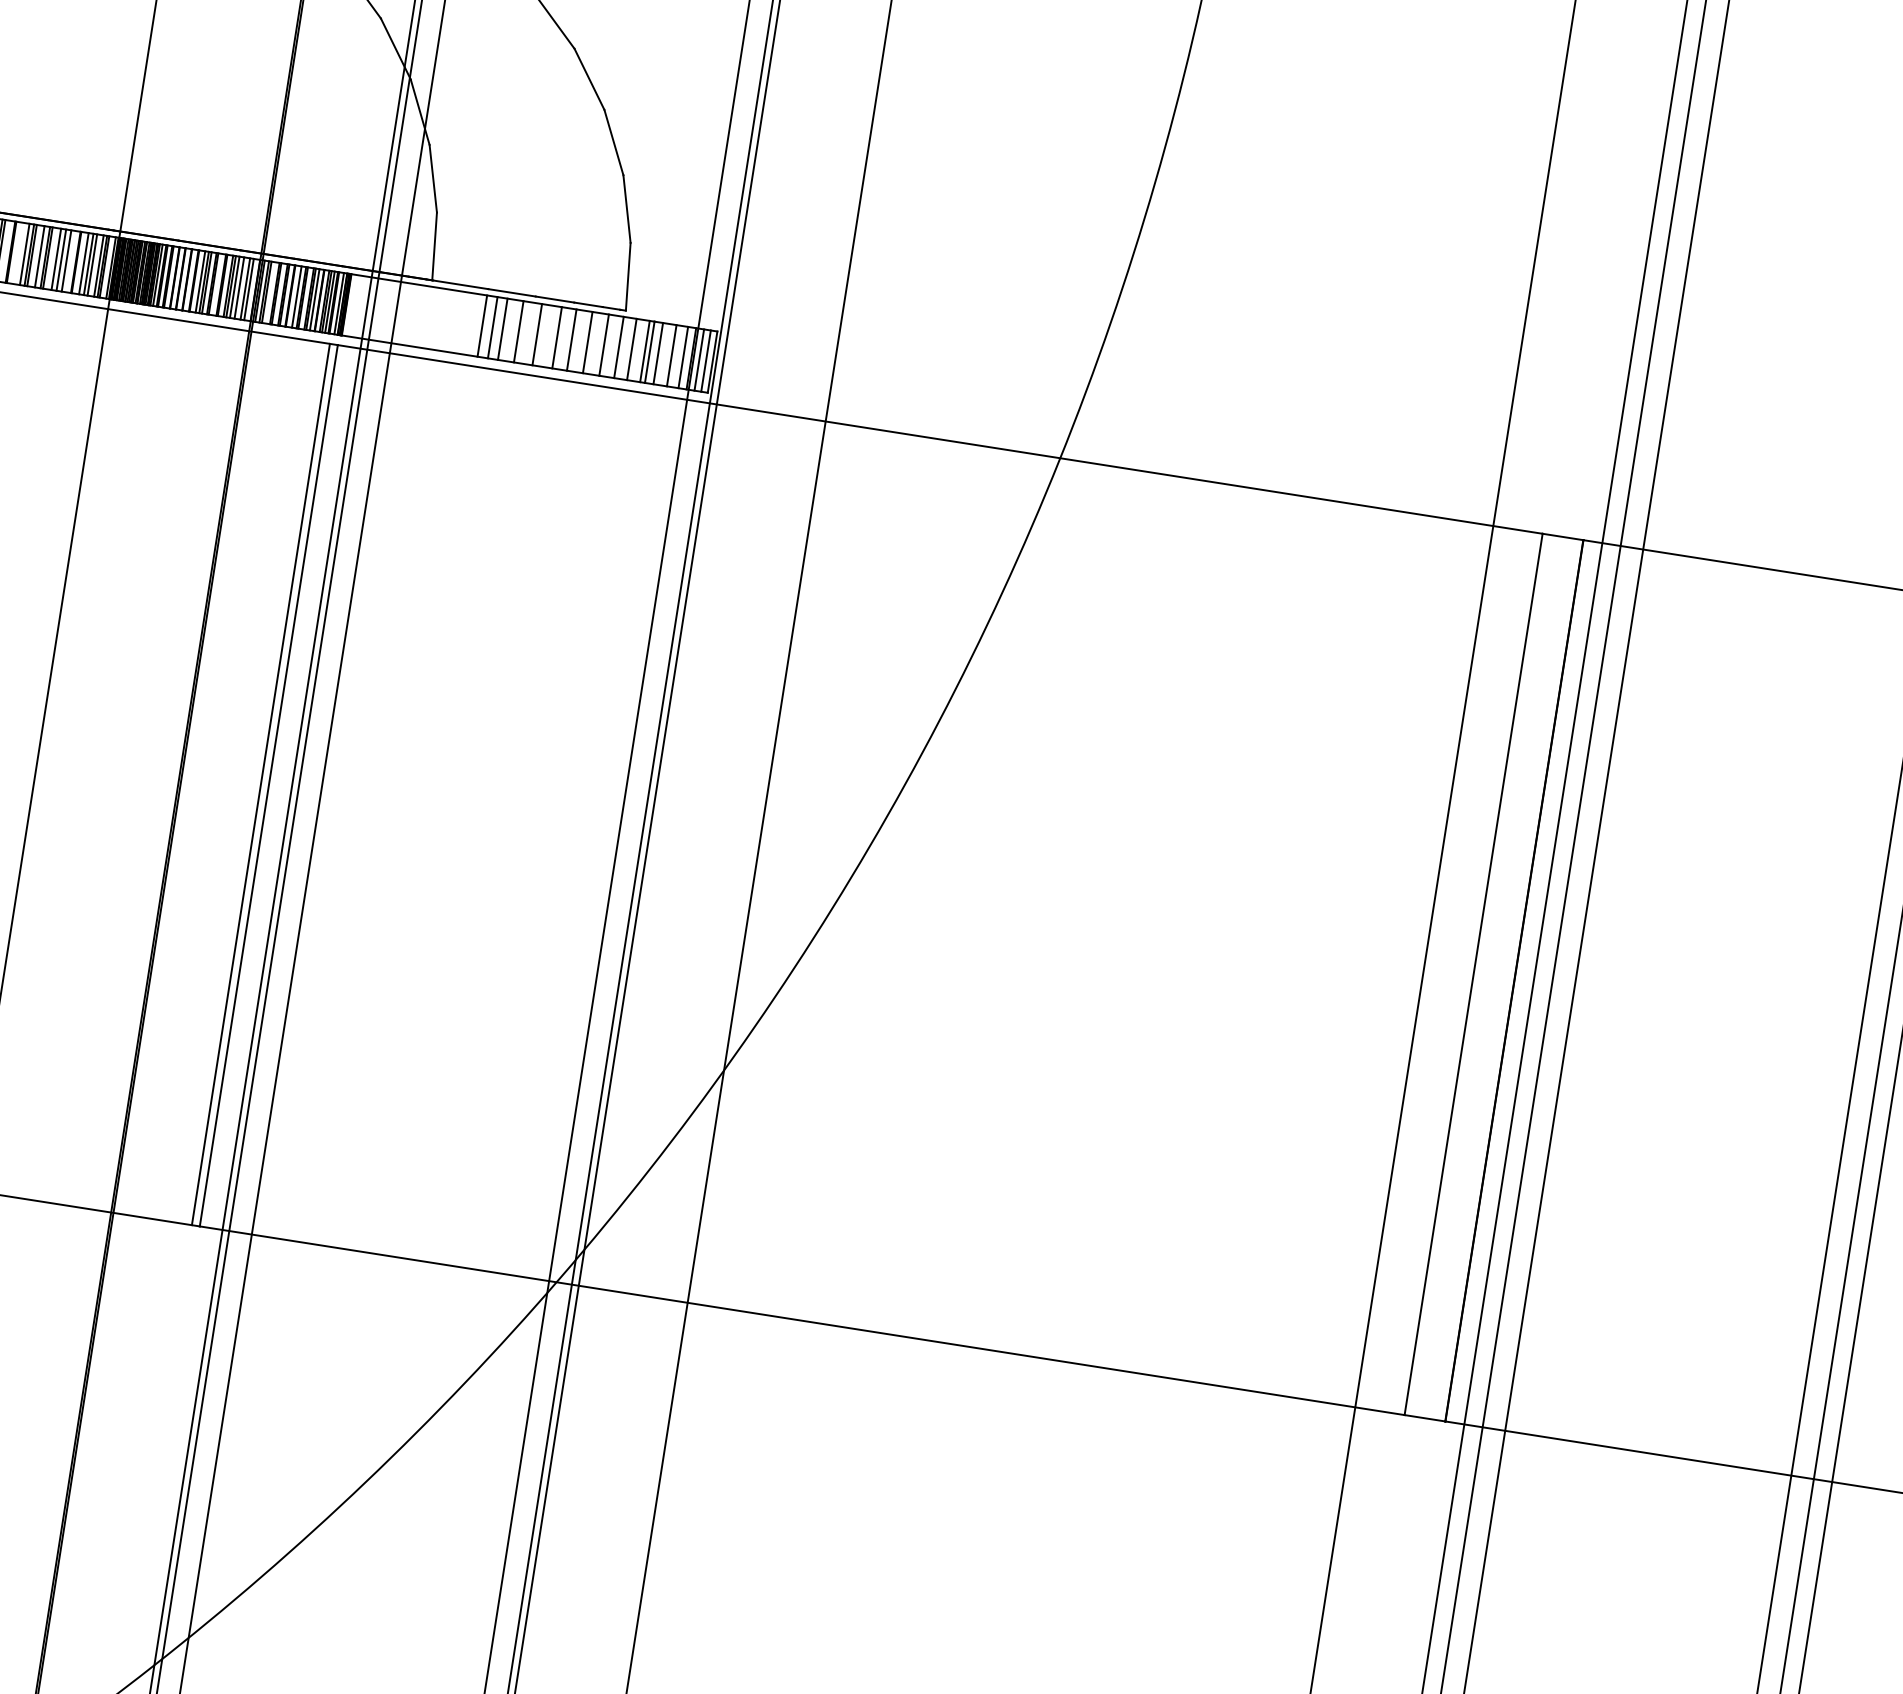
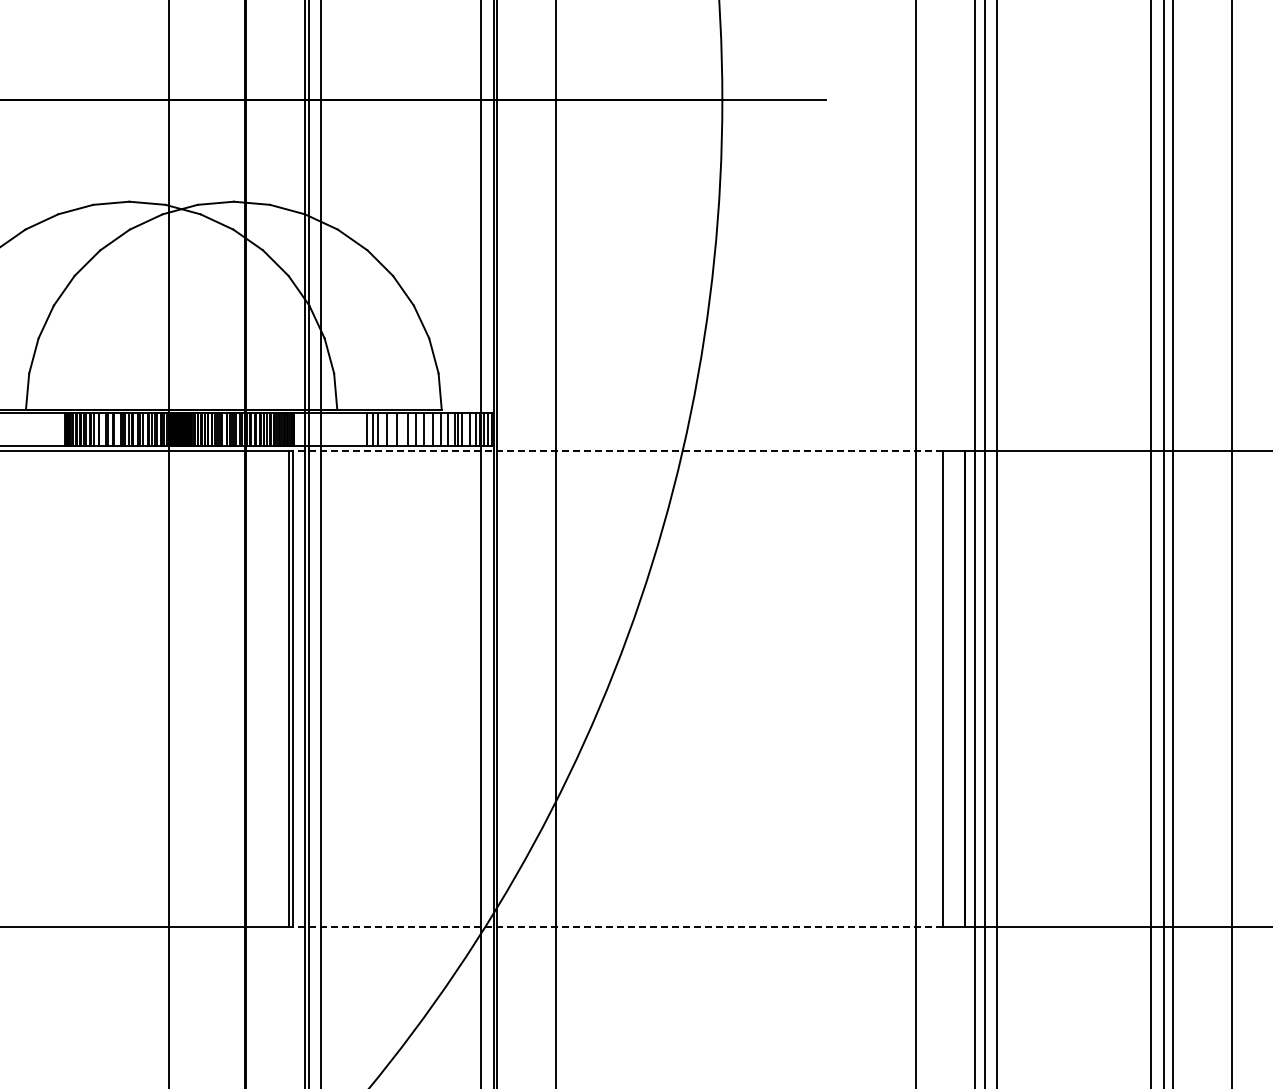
line: (939, 439) -> (617, 451), solid -> dashed
line: (801, 1319) -> (617, 926), solid -> dashed

